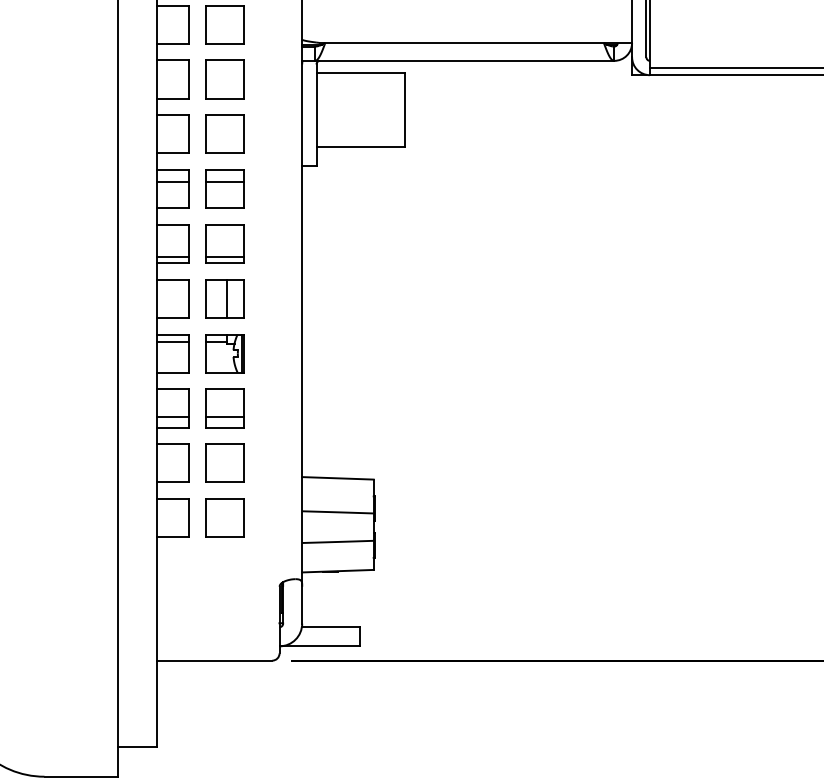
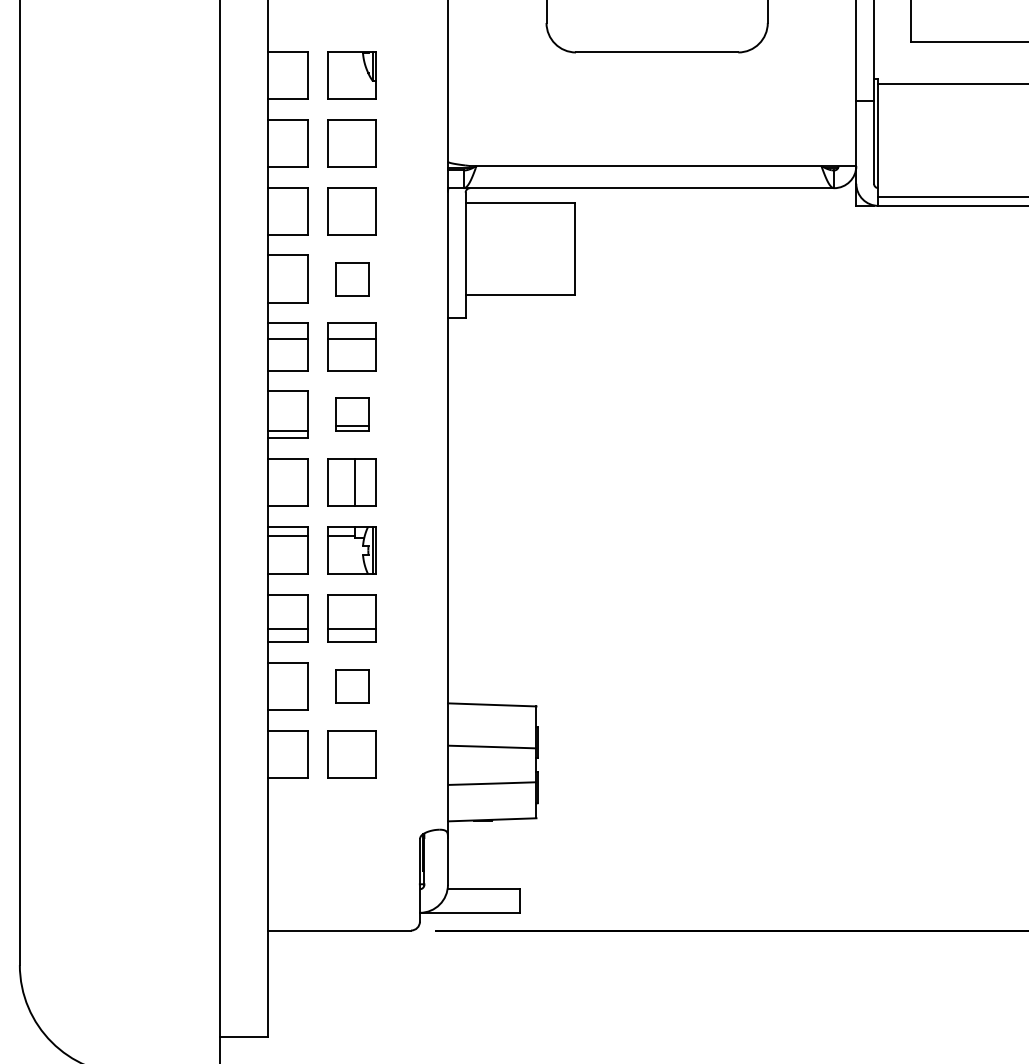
part: (224, 133) -> (351, 278), size x0.7
part: (224, 243) -> (351, 414), size x0.7
part: (224, 463) -> (351, 686), size x0.7

